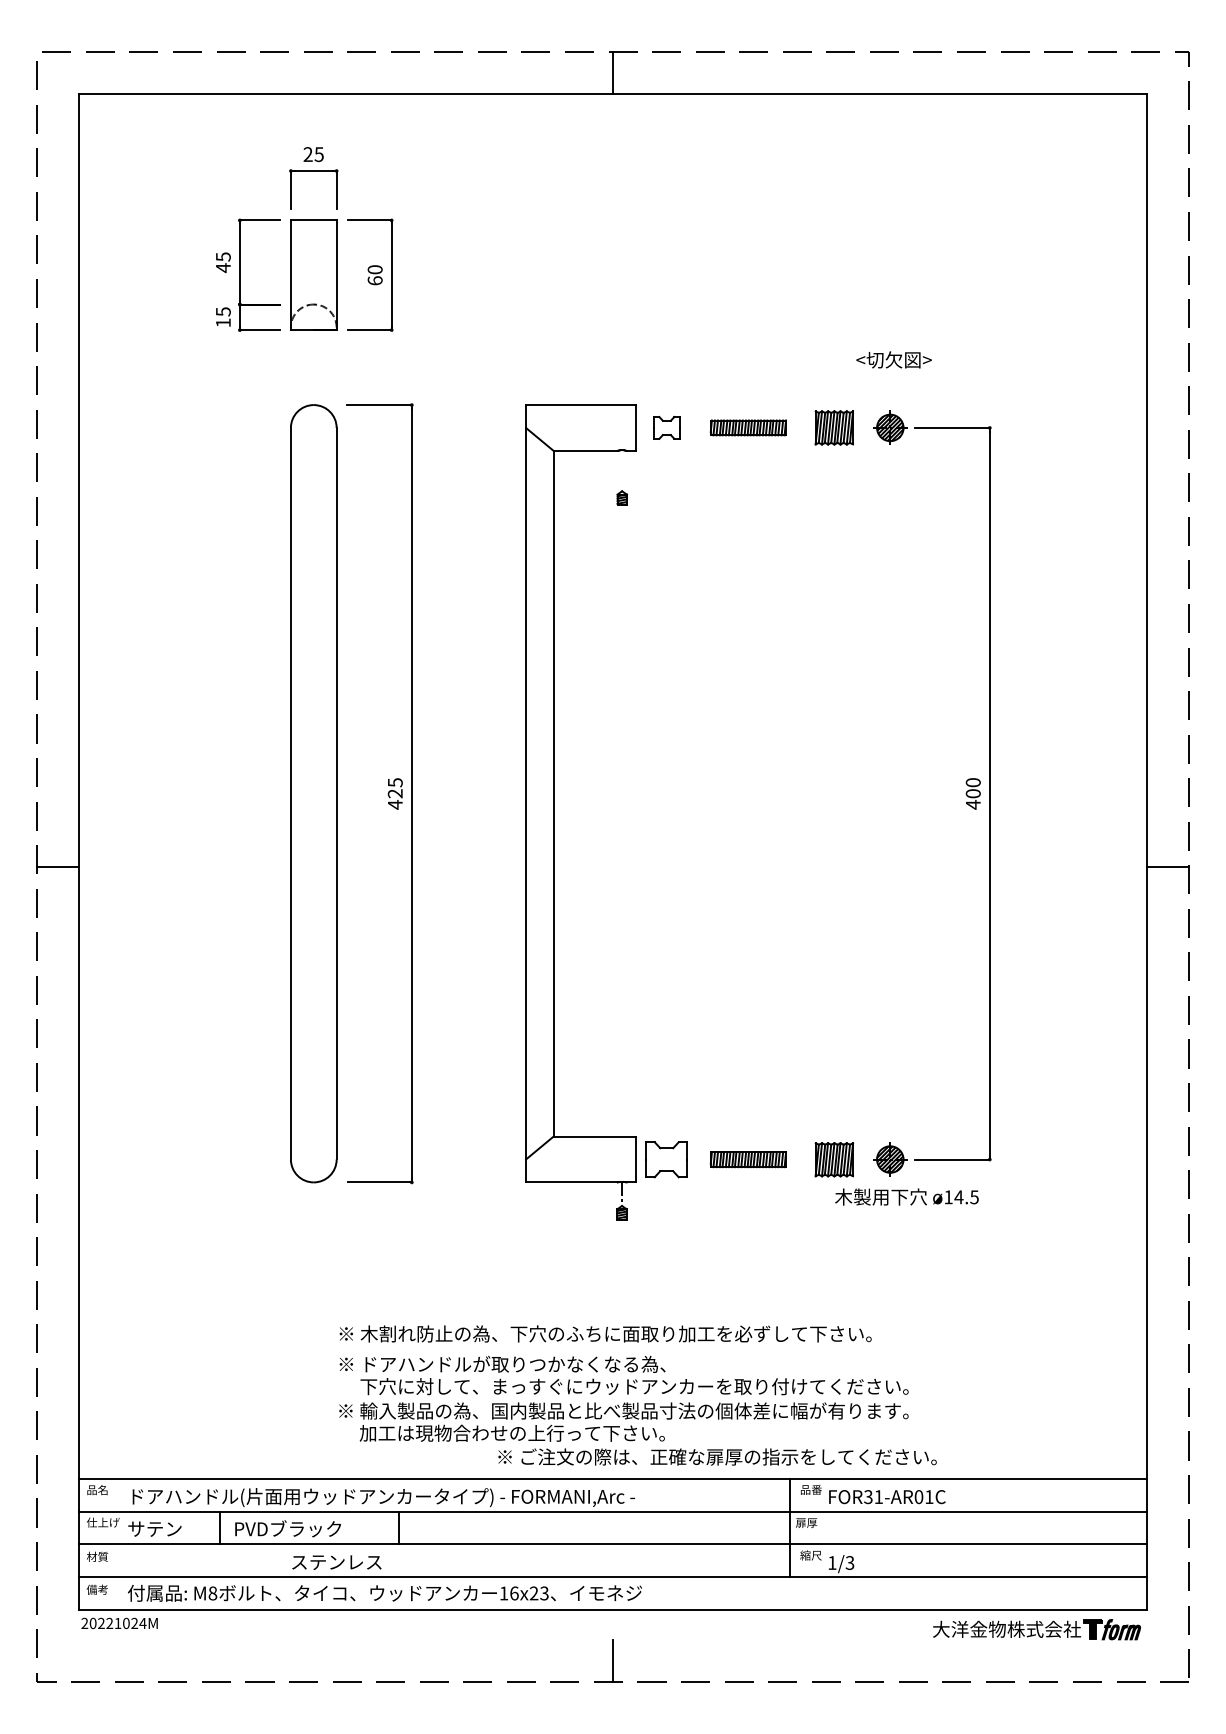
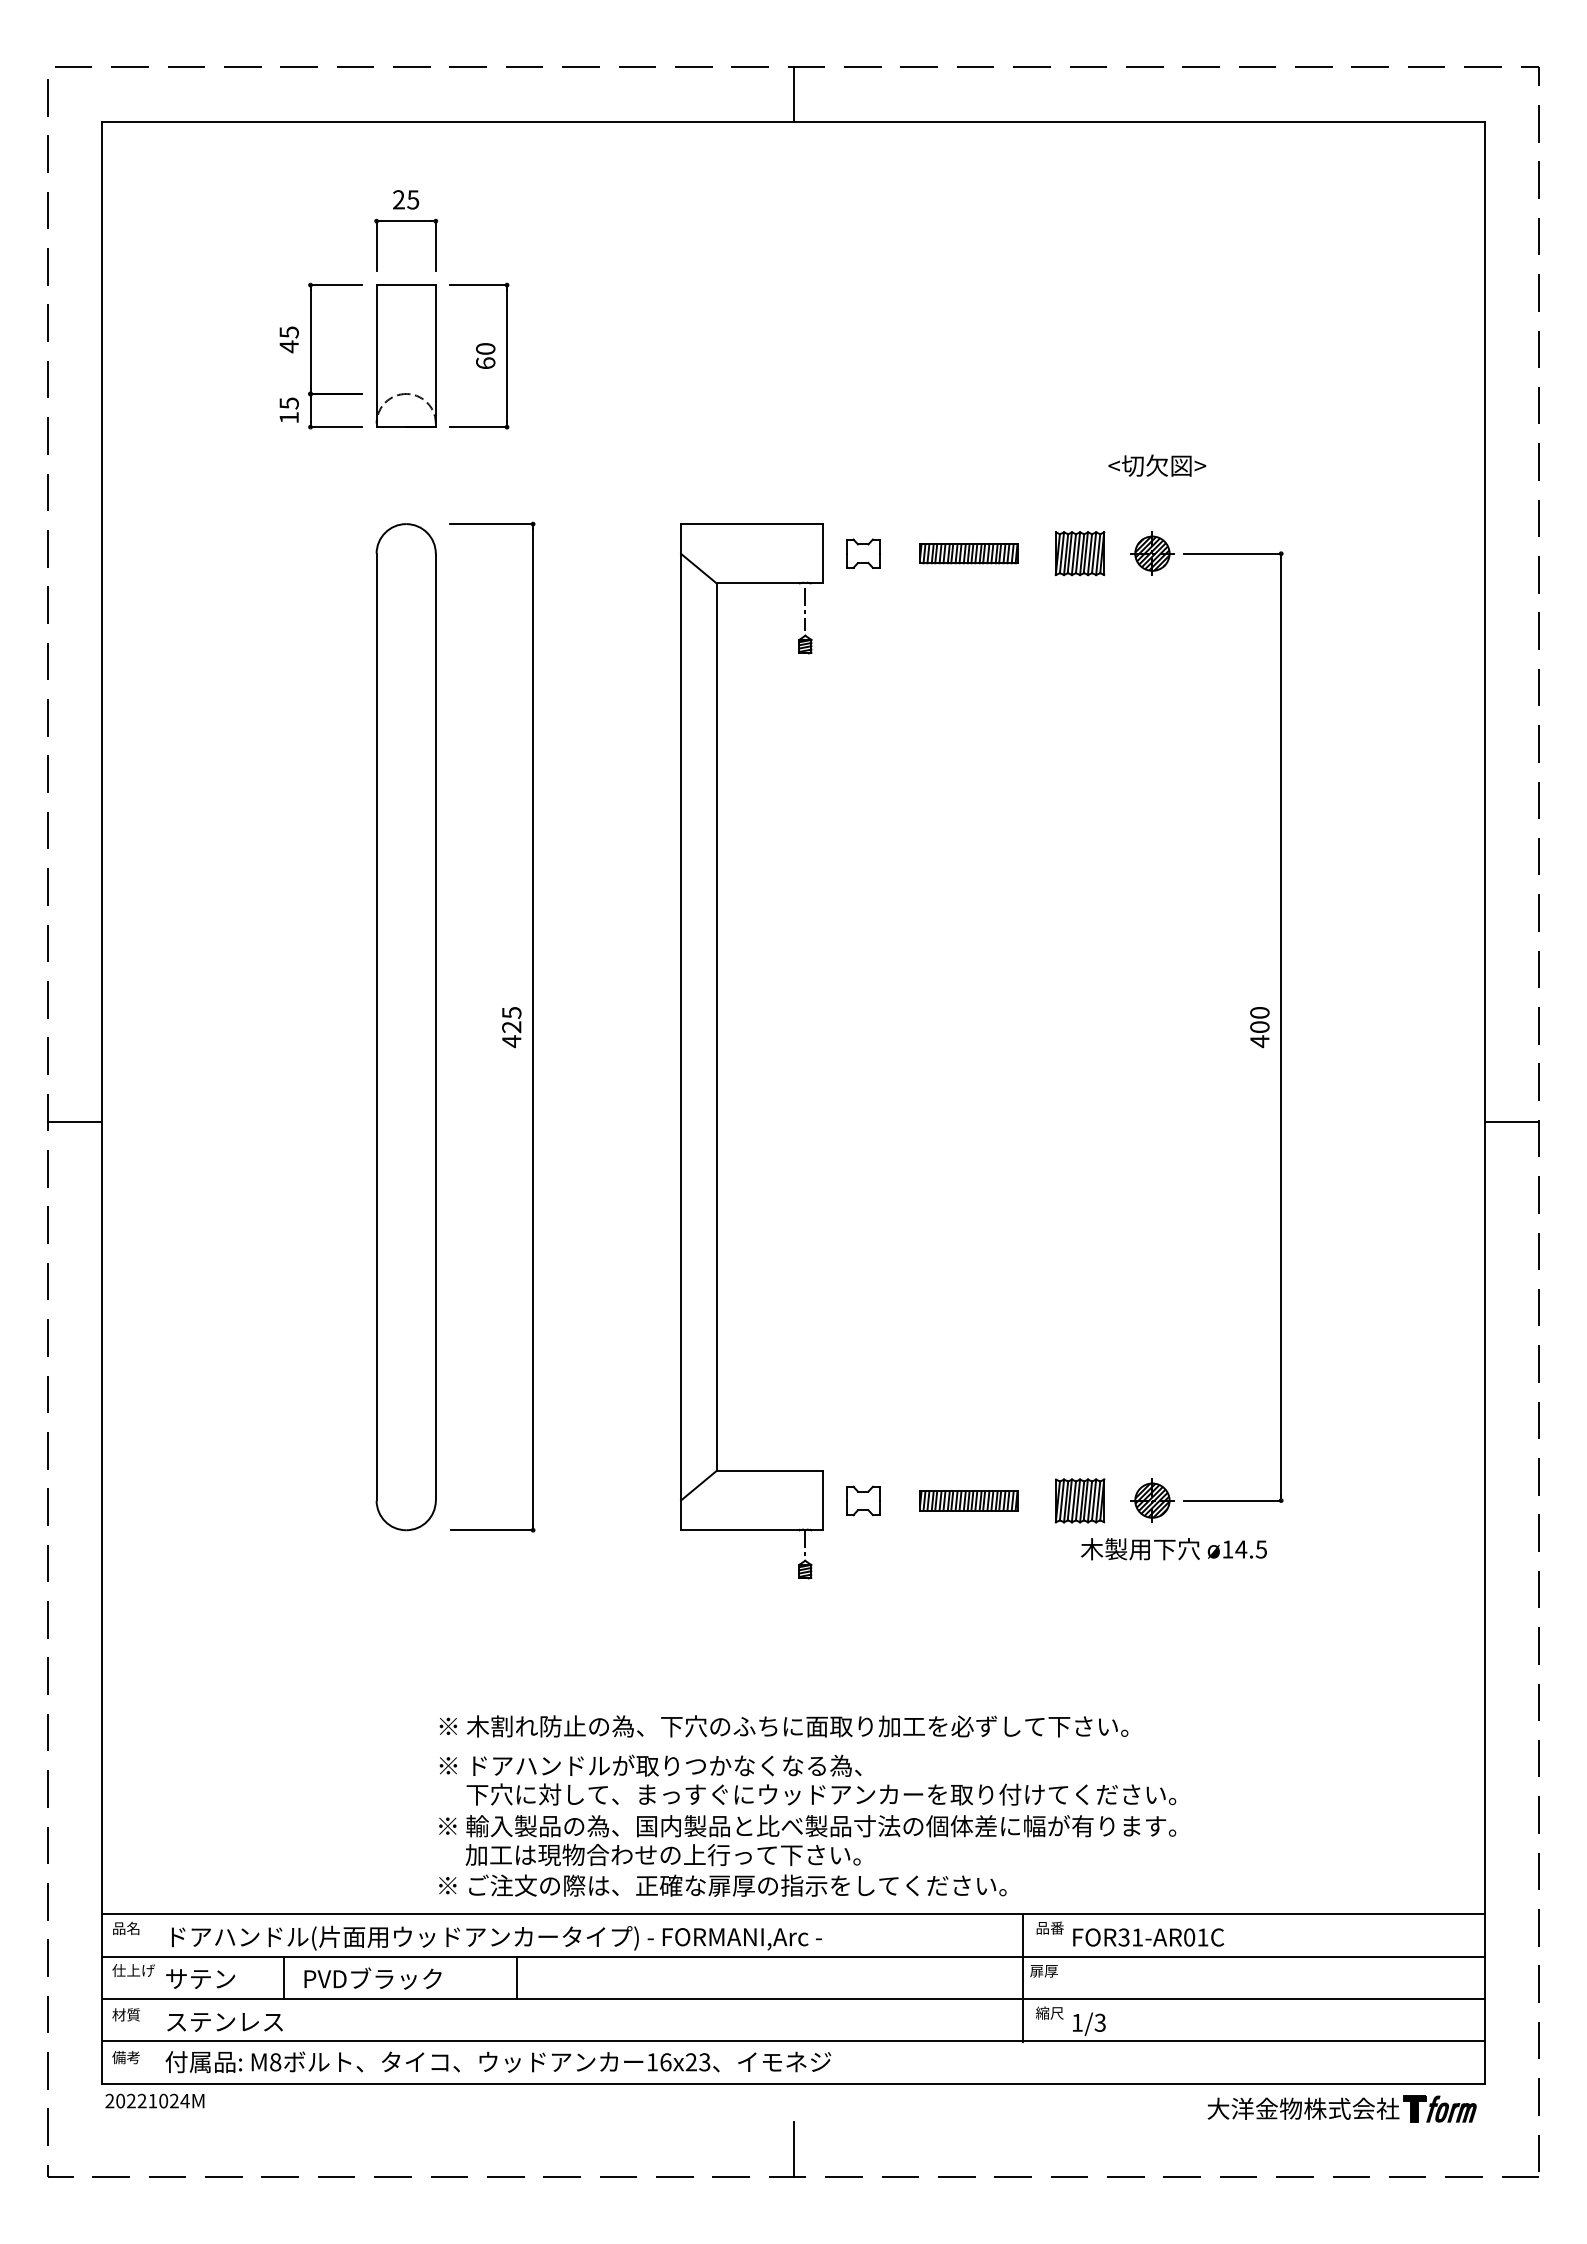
line: (622, 470) -> (805, 608), added
part: (667, 1159) -> (863, 1500), size x0.62
text: (717, 1456) -> (722, 1885), moved
text: (336, 1562) -> (224, 2022), moved

